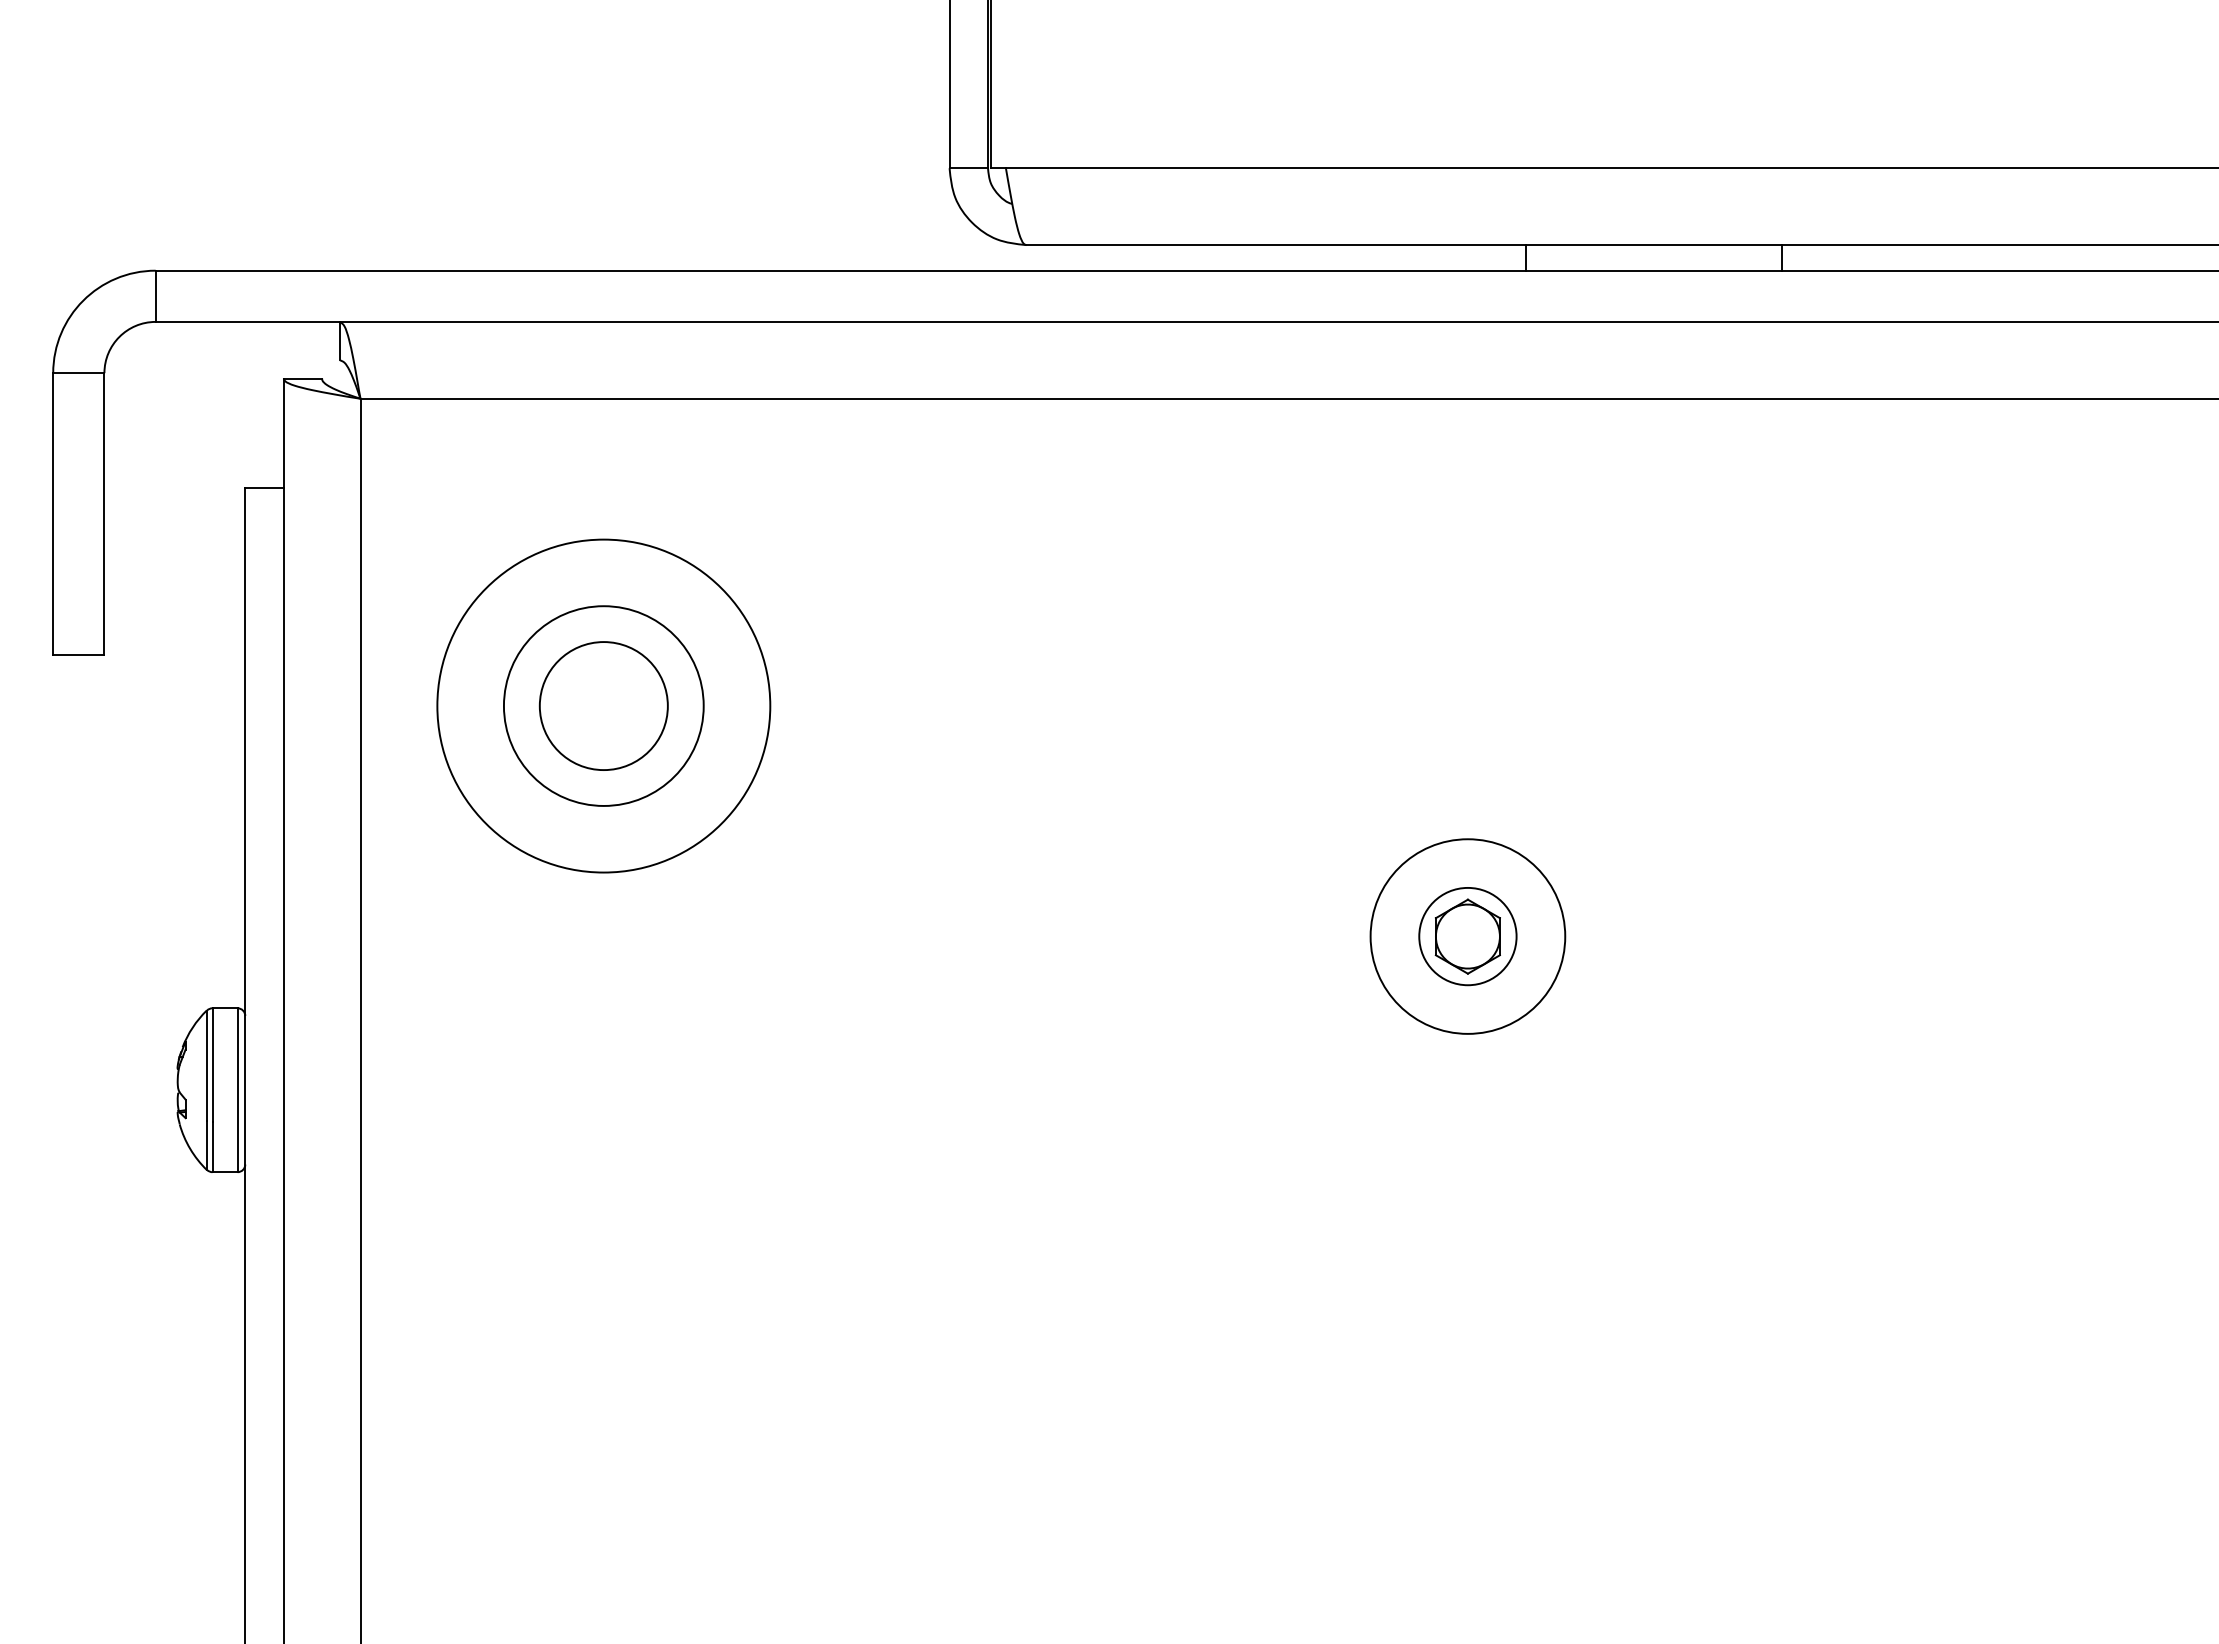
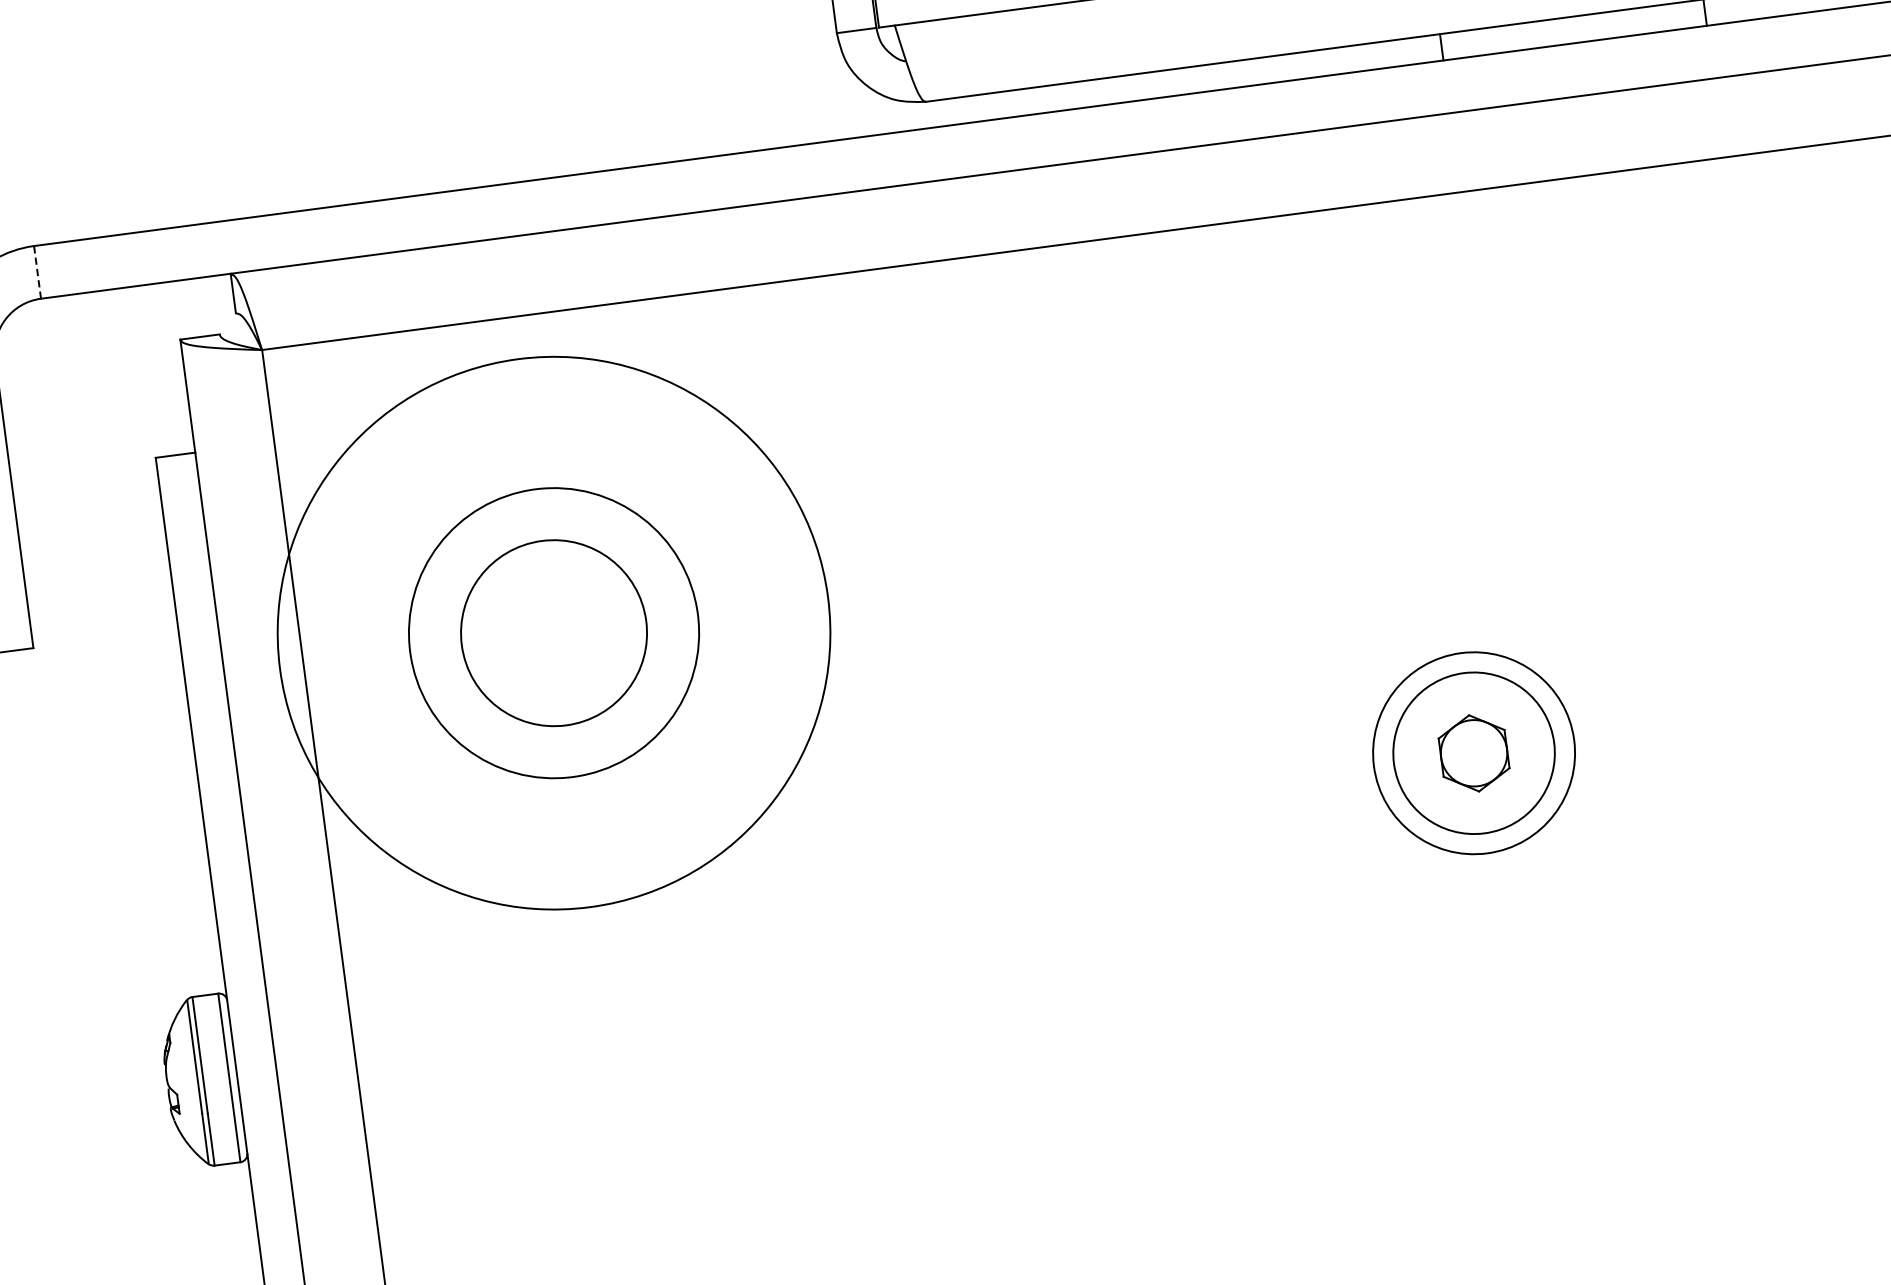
line: (155, 296) -> (37, 272), solid -> dashed
circle: (603, 705) -> (553, 632), size x1.4
circle: (603, 705) -> (553, 632), size x1.6
circle: (603, 706) -> (553, 633), size x1.4
circle: (1467, 936) -> (1473, 753), size x1.6

